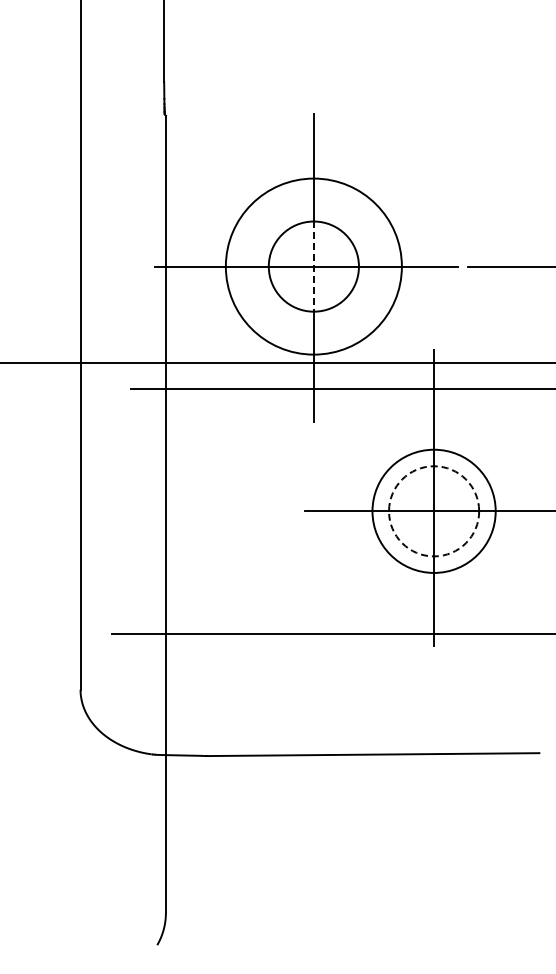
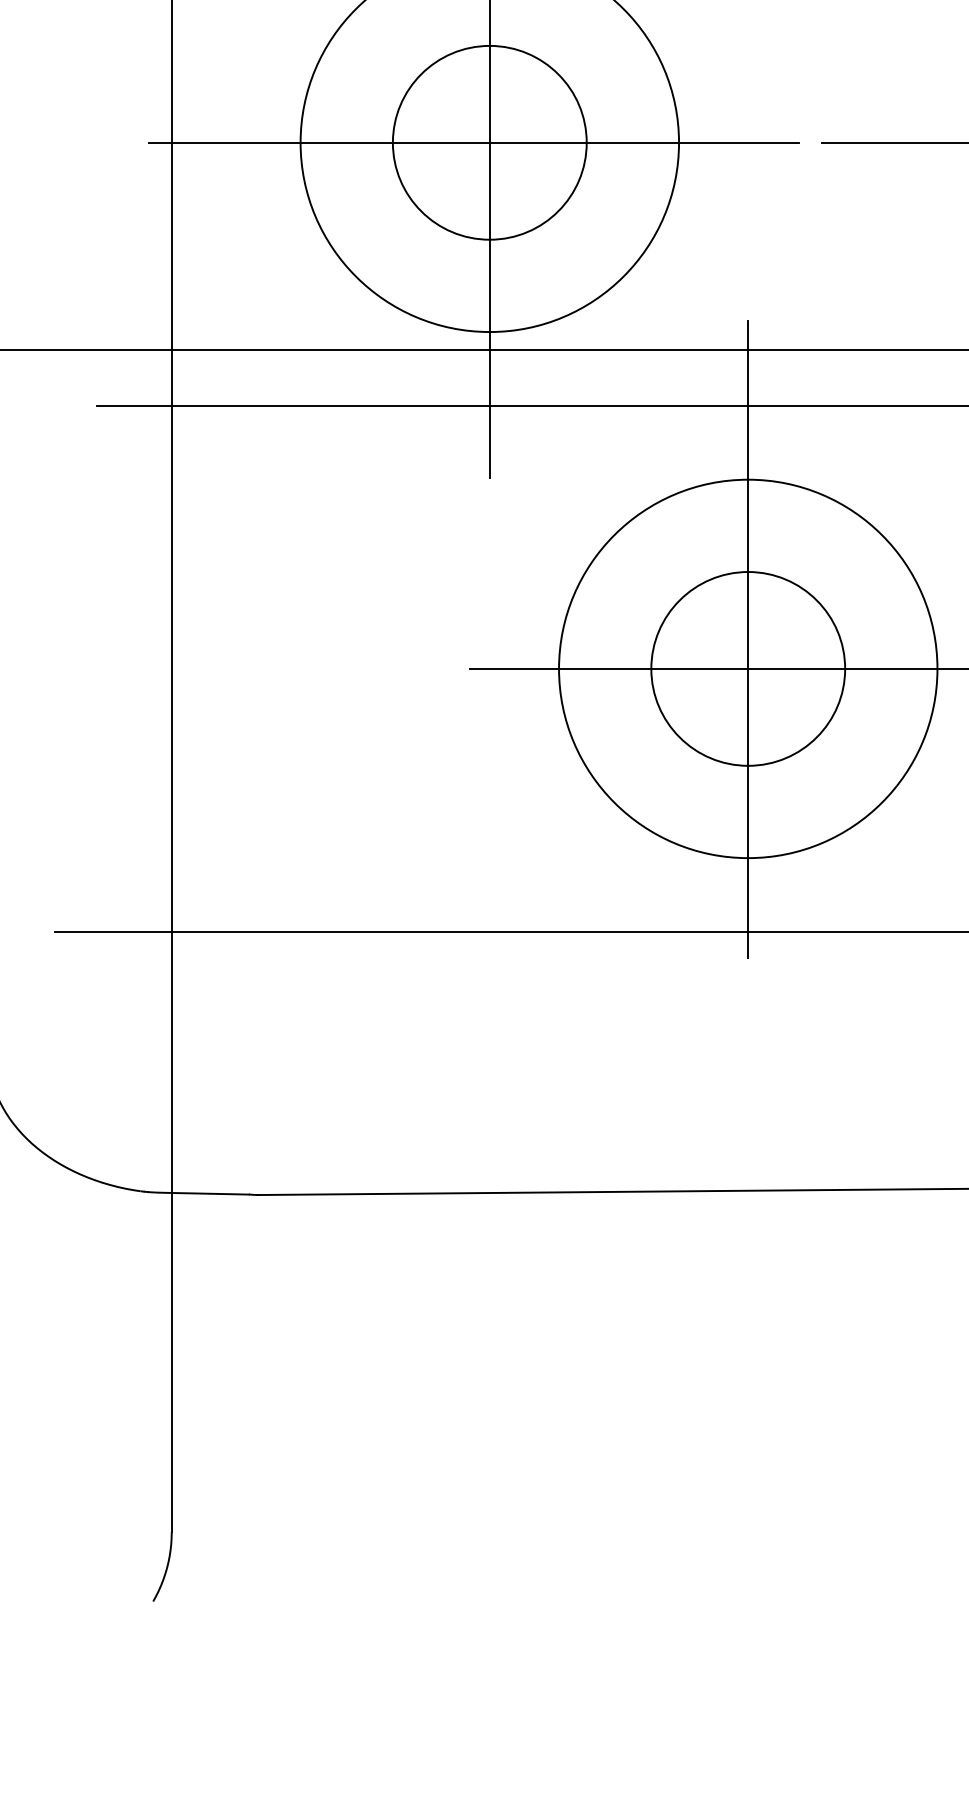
line: (313, 267) -> (488, 144), dashed -> solid
circle: (434, 511) -> (749, 669), dashed -> solid
circle: (434, 511) -> (749, 669), size x1.43

